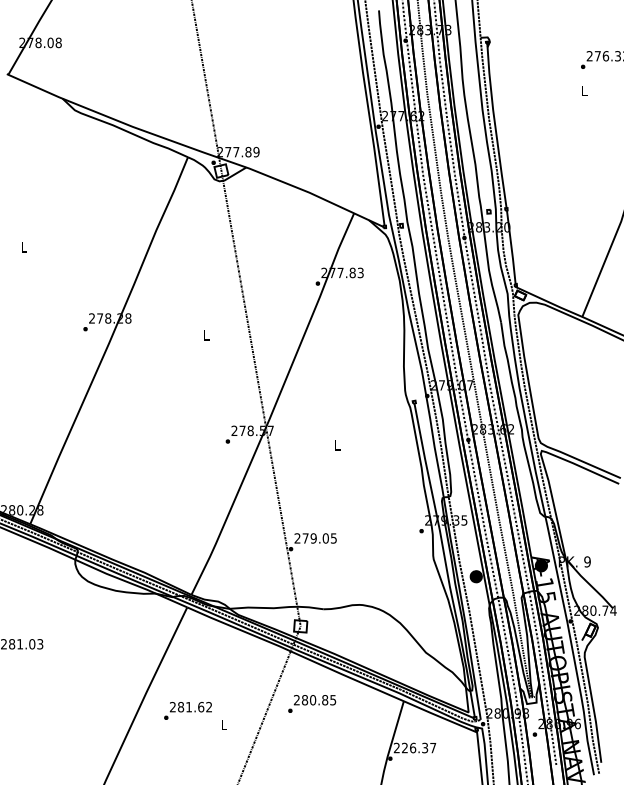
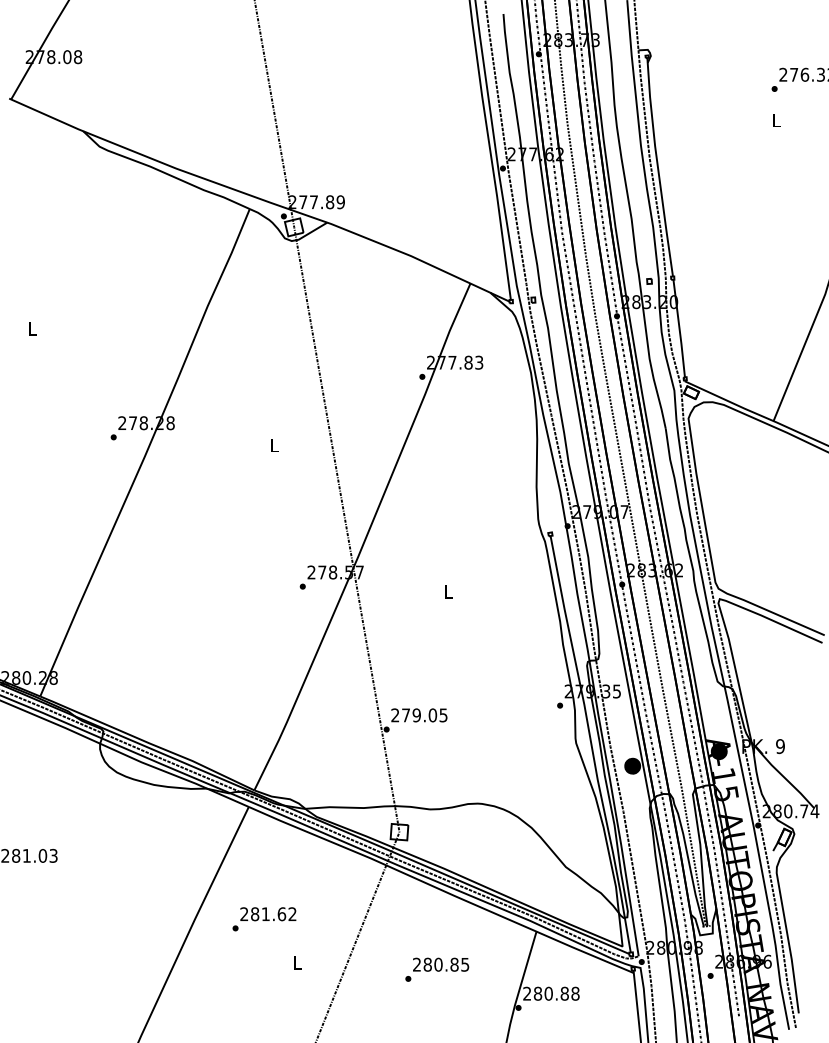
text: (312, 703) -> (437, 969), moved
text: (187, 710) -> (263, 918), moved
text: (418, 747) -> (555, 993), 226.37 -> 280.88

